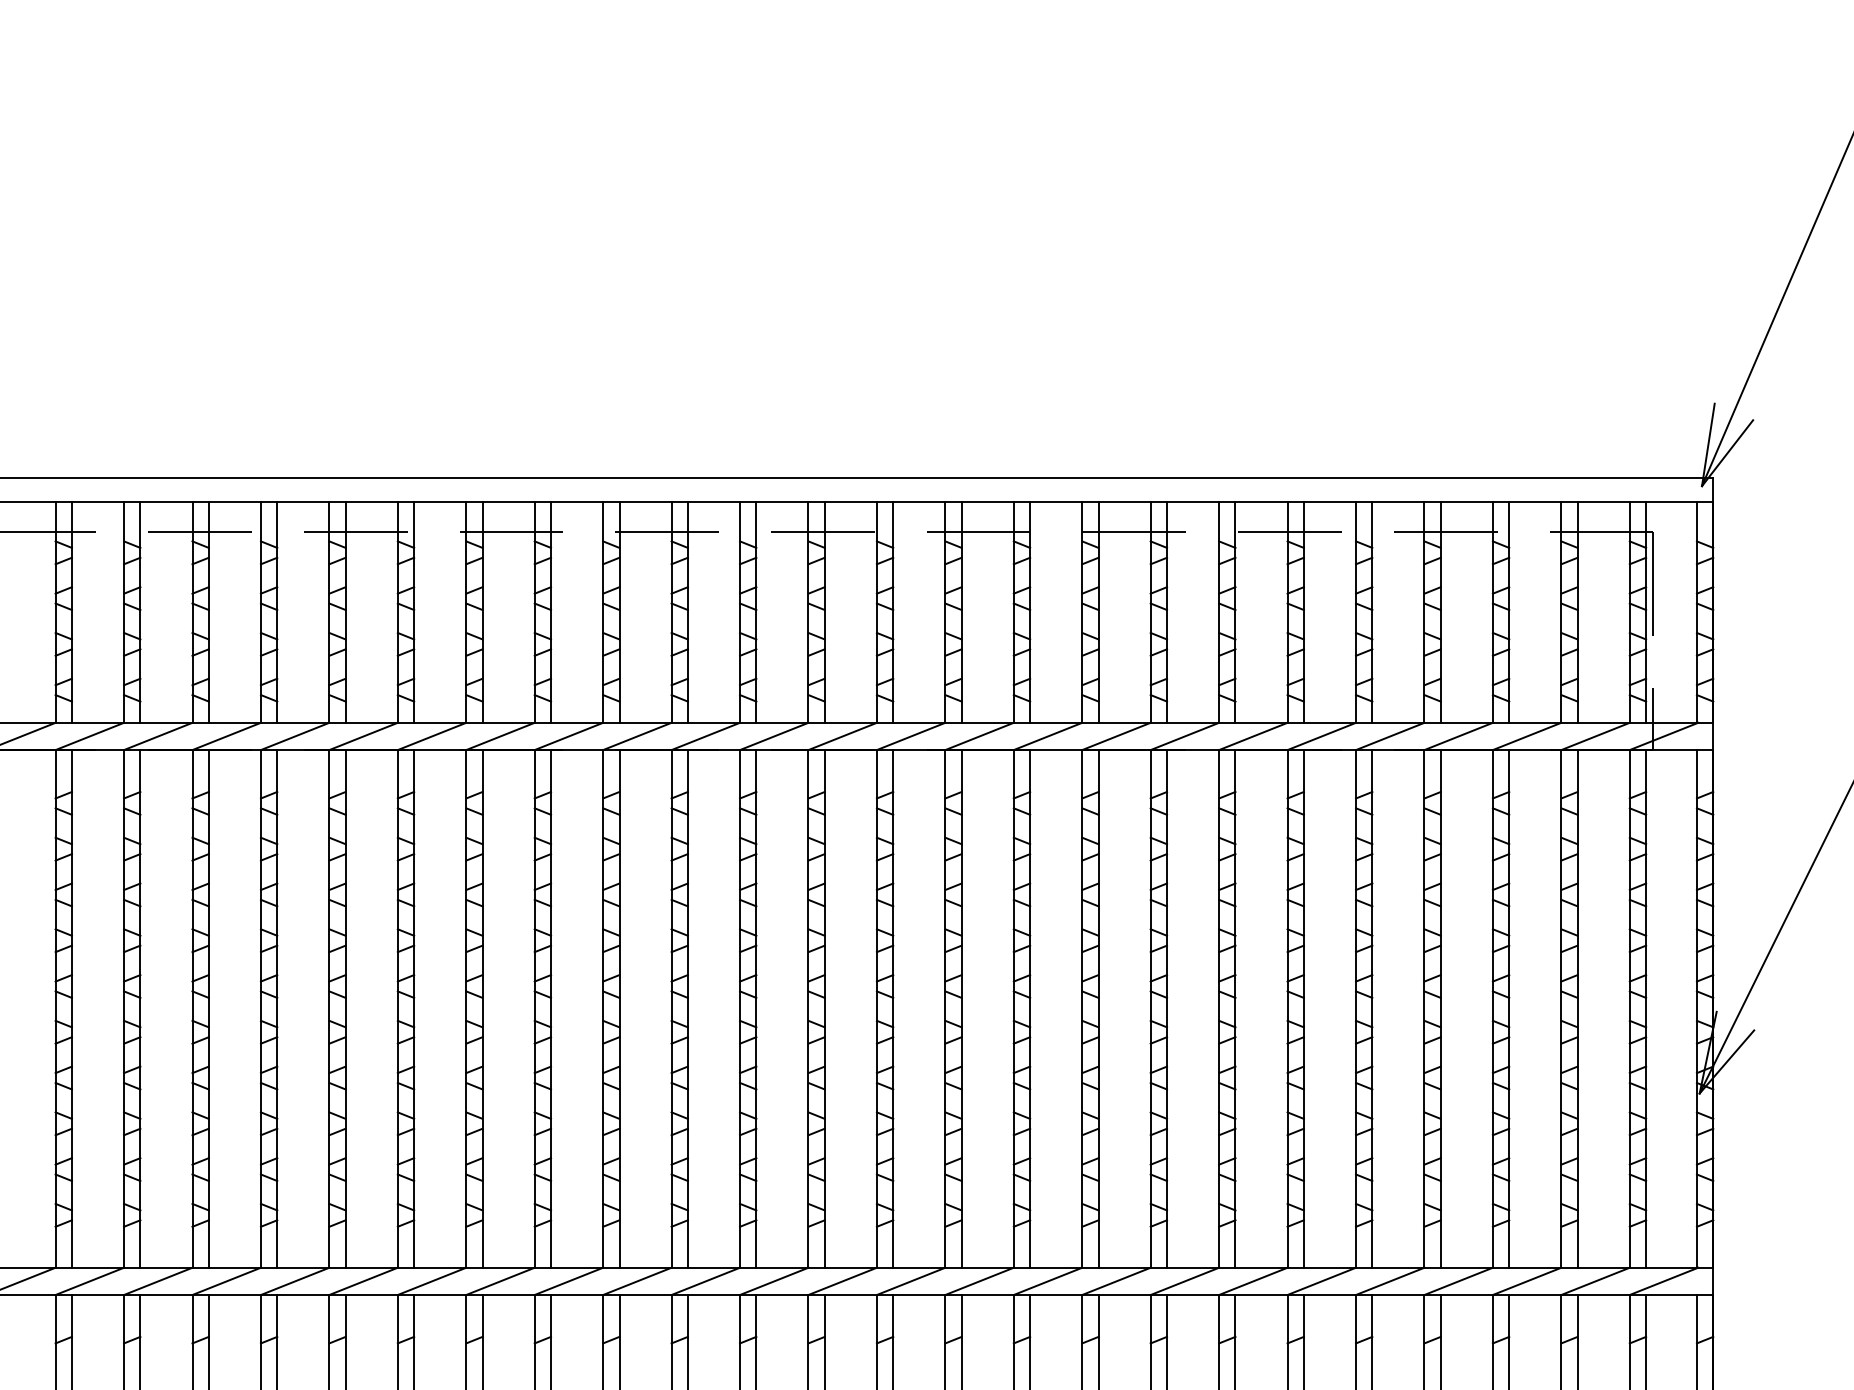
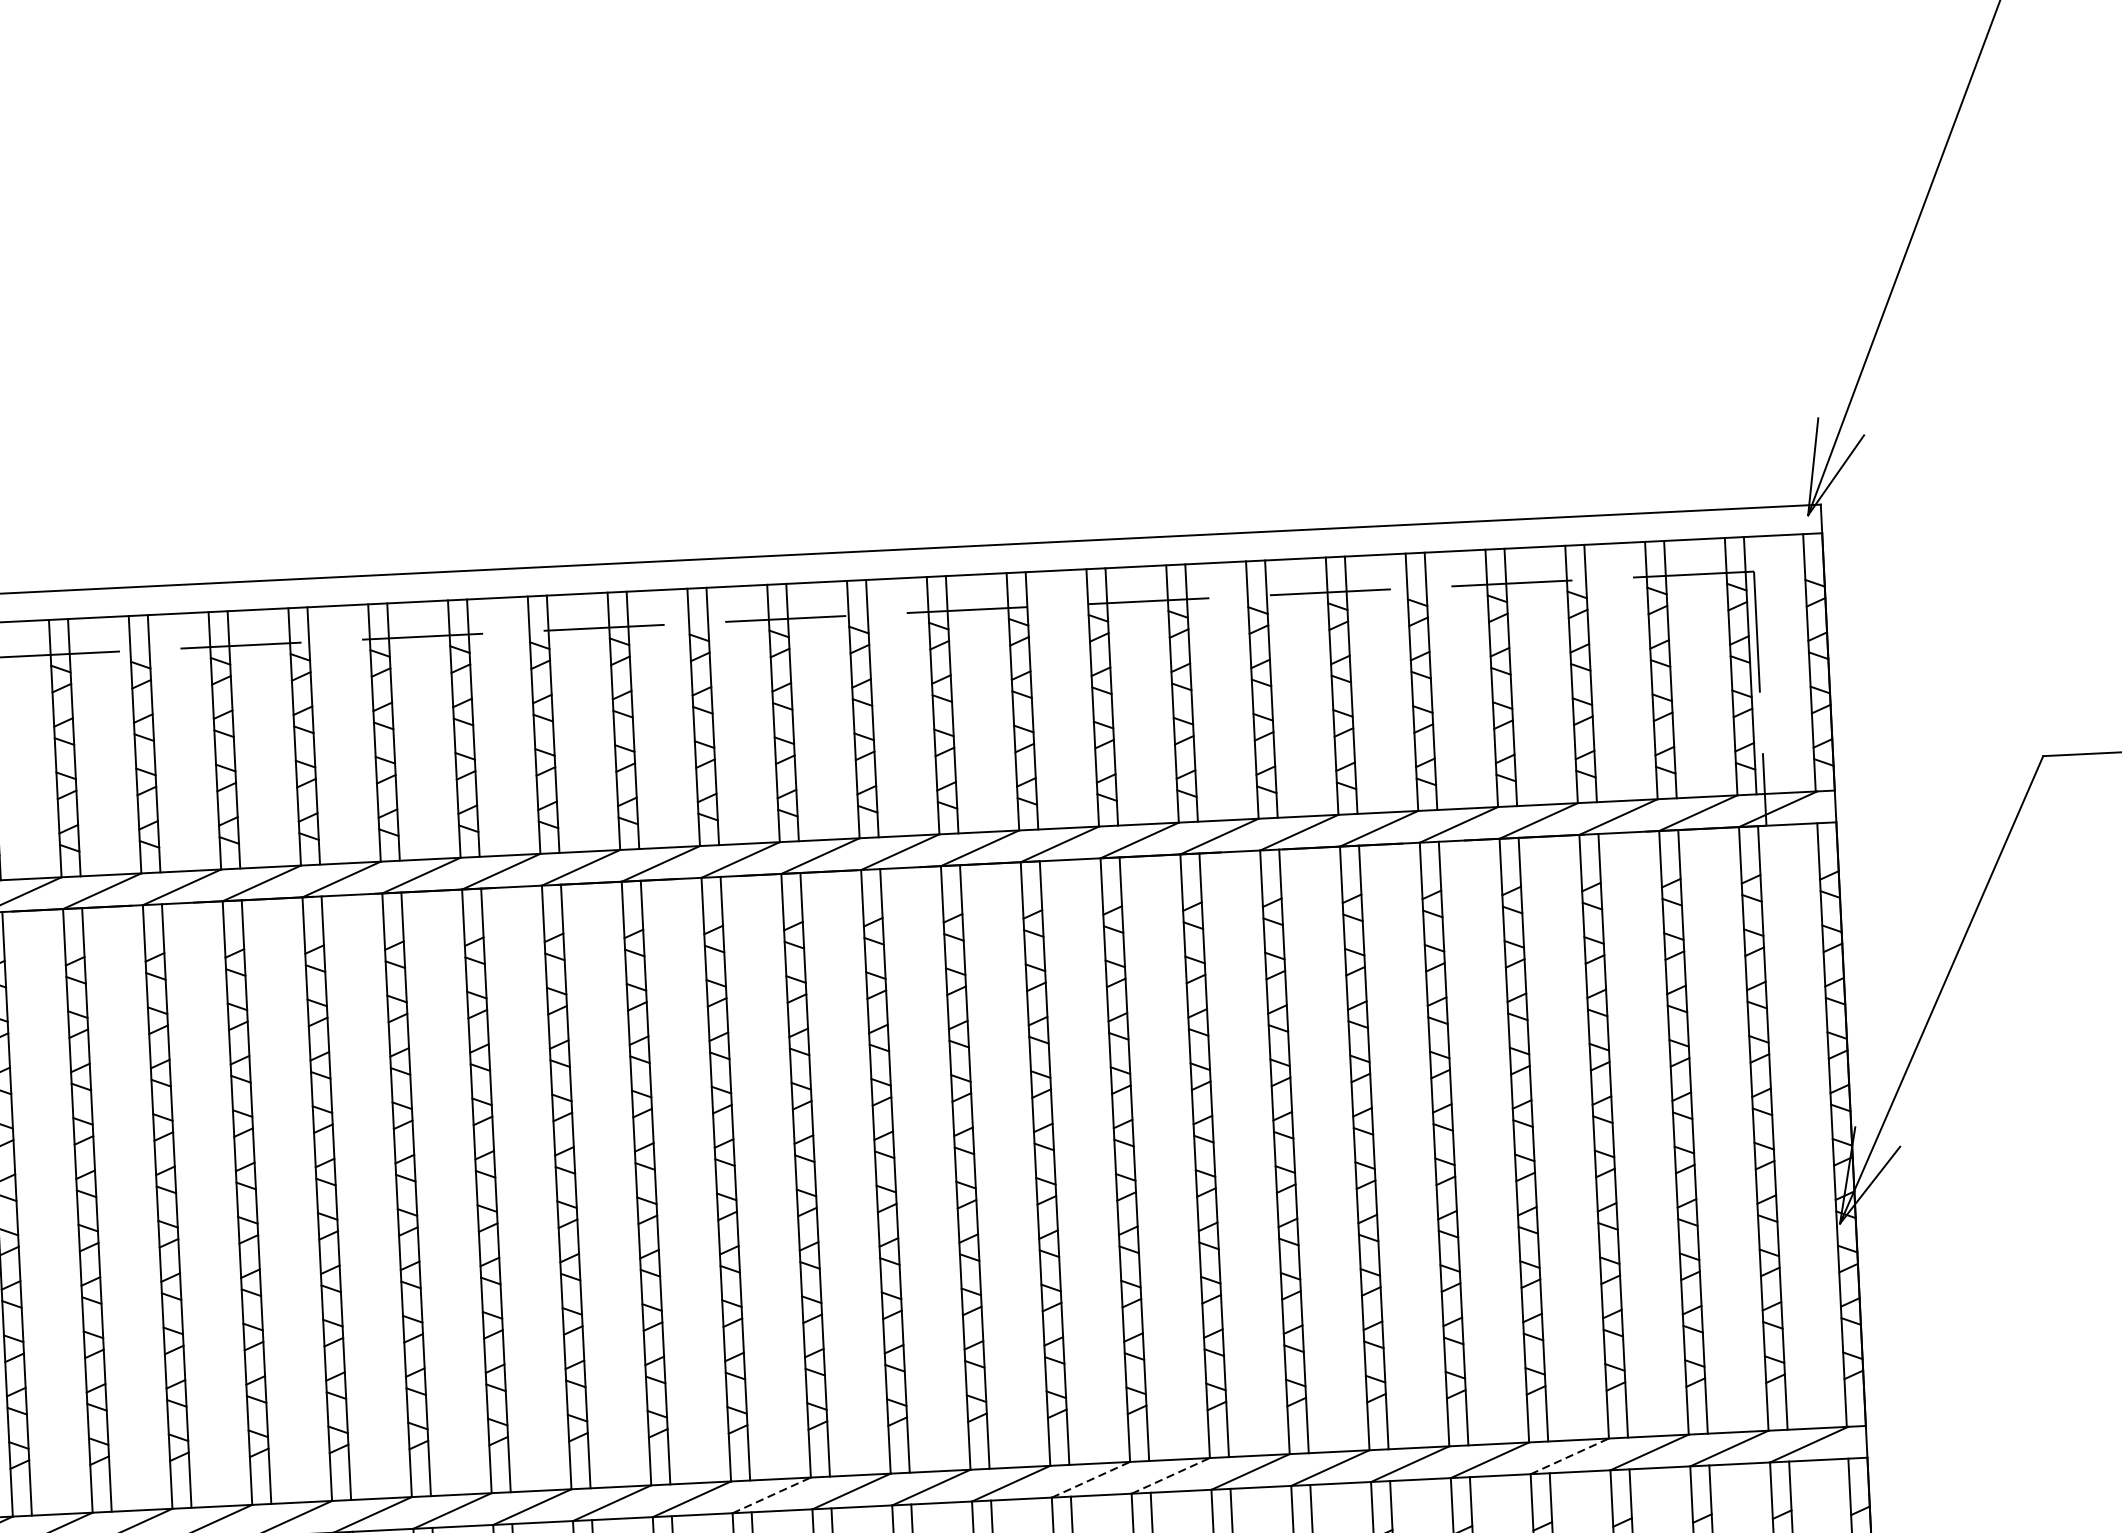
line: (774, 1281) -> (772, 1495), solid -> dashed
line: (1048, 1281) -> (1091, 1479), solid -> dashed
line: (1116, 1281) -> (1170, 1476), solid -> dashed
line: (1458, 1281) -> (1569, 1456), solid -> dashed

